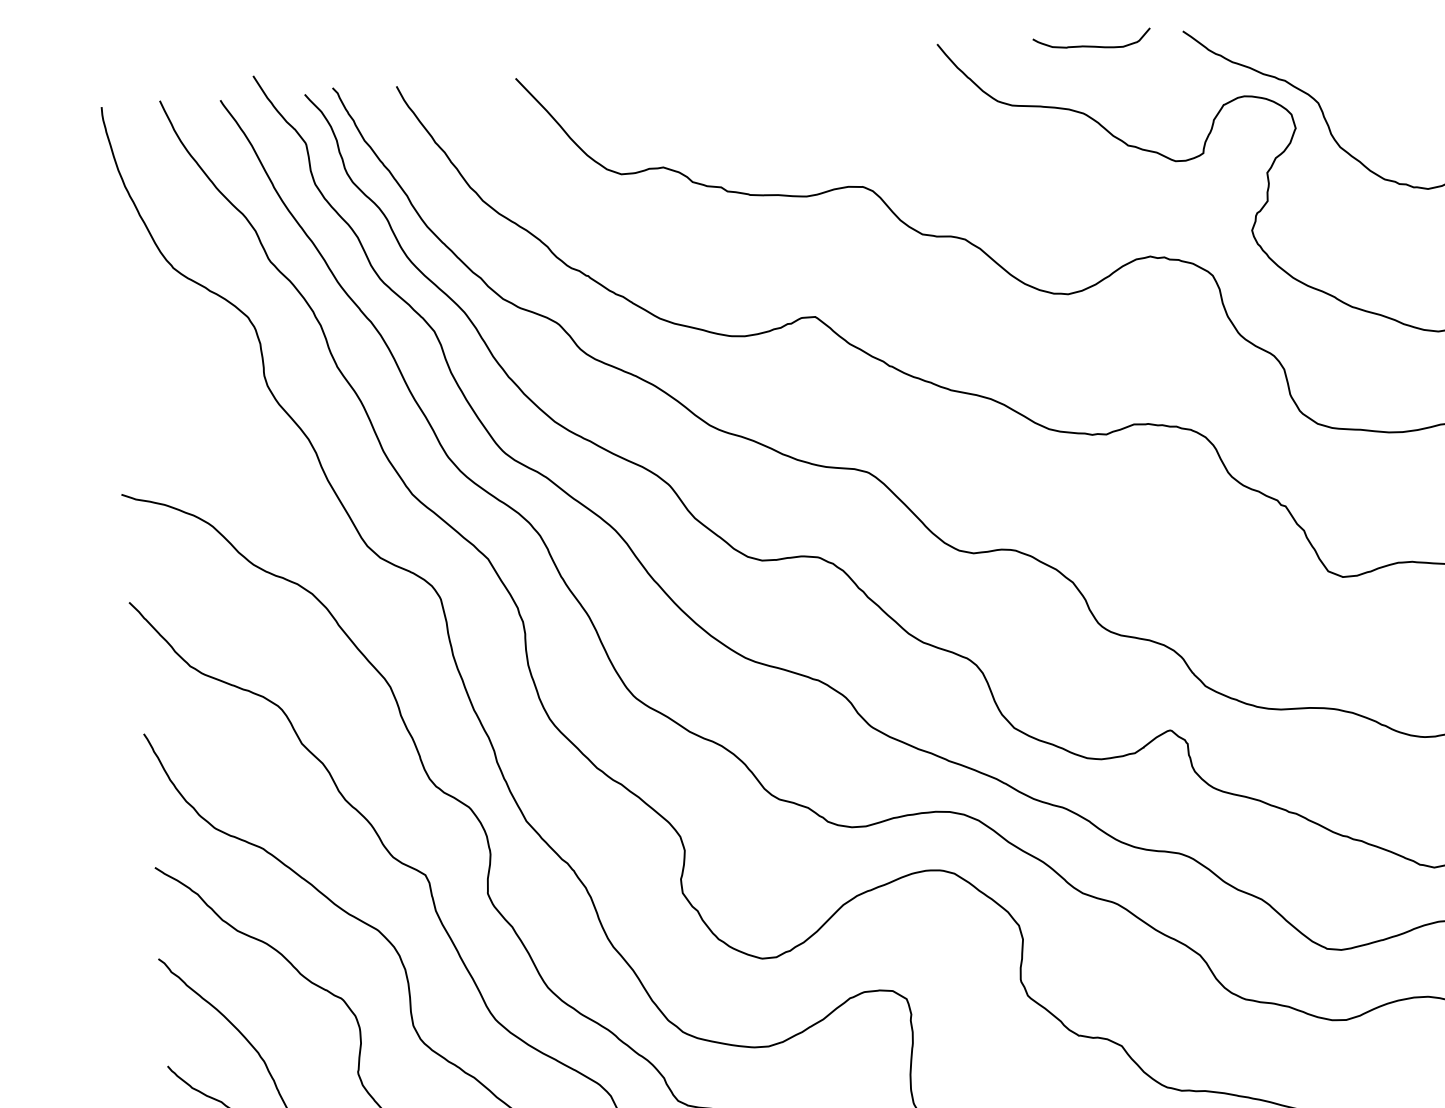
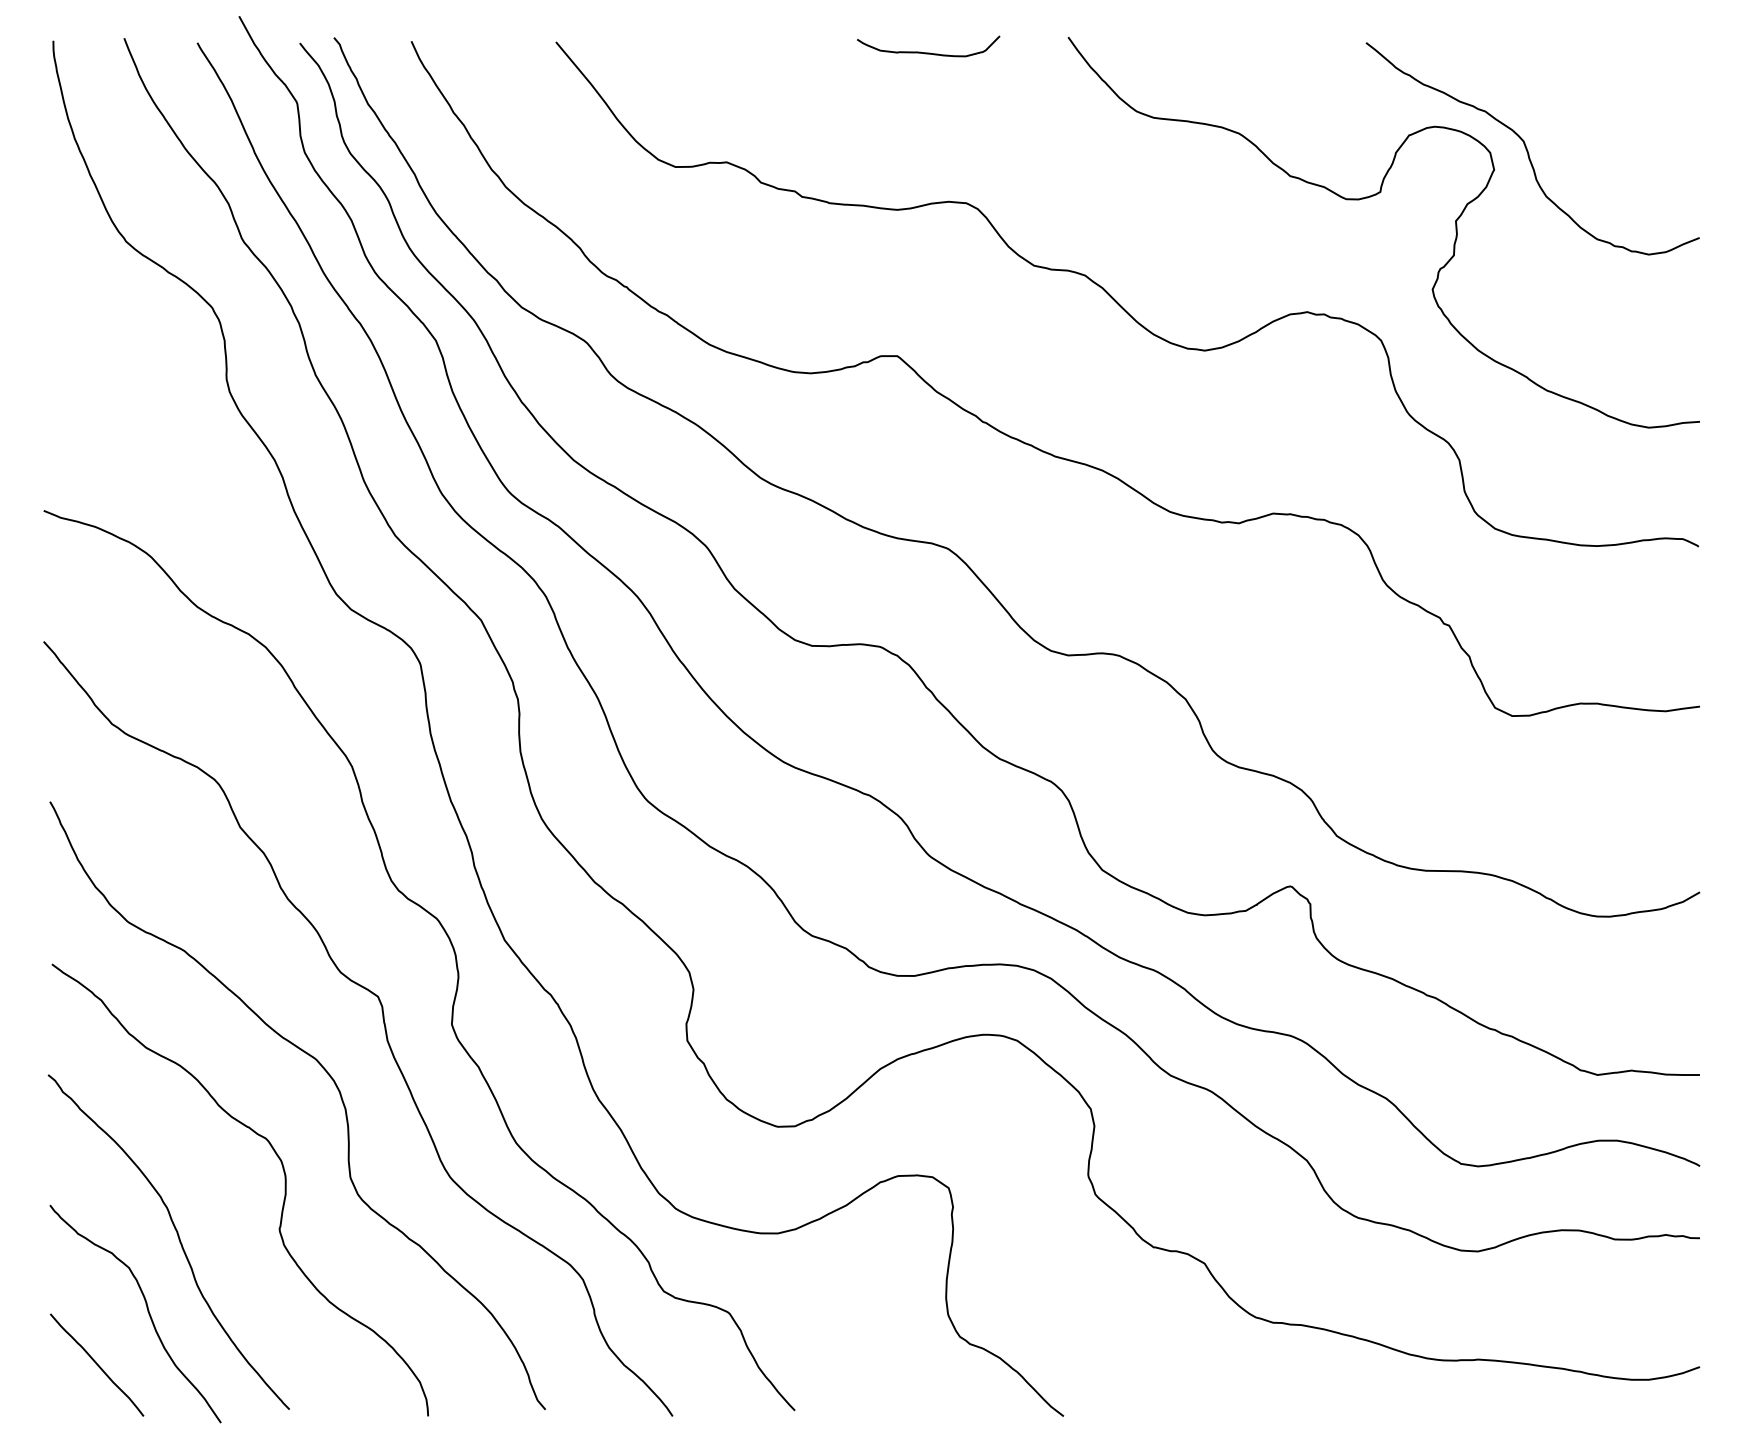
curve: (1092, 45) -> (928, 52), moved

